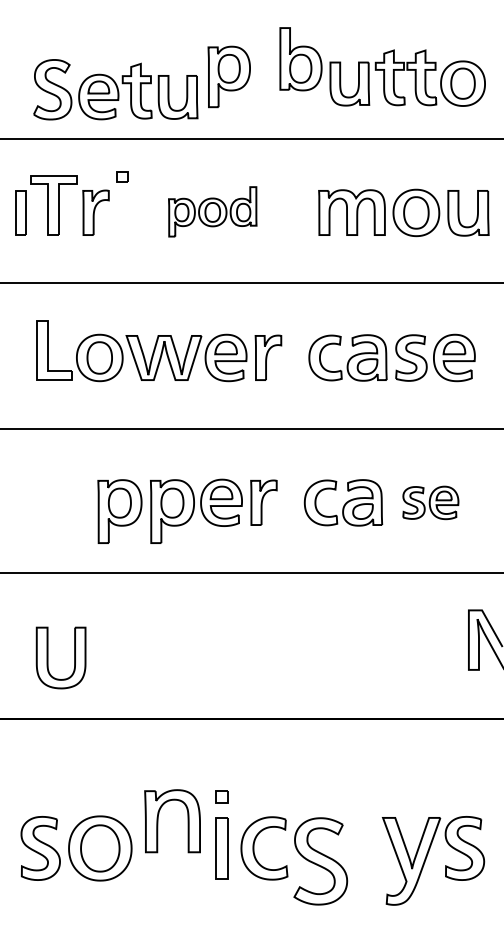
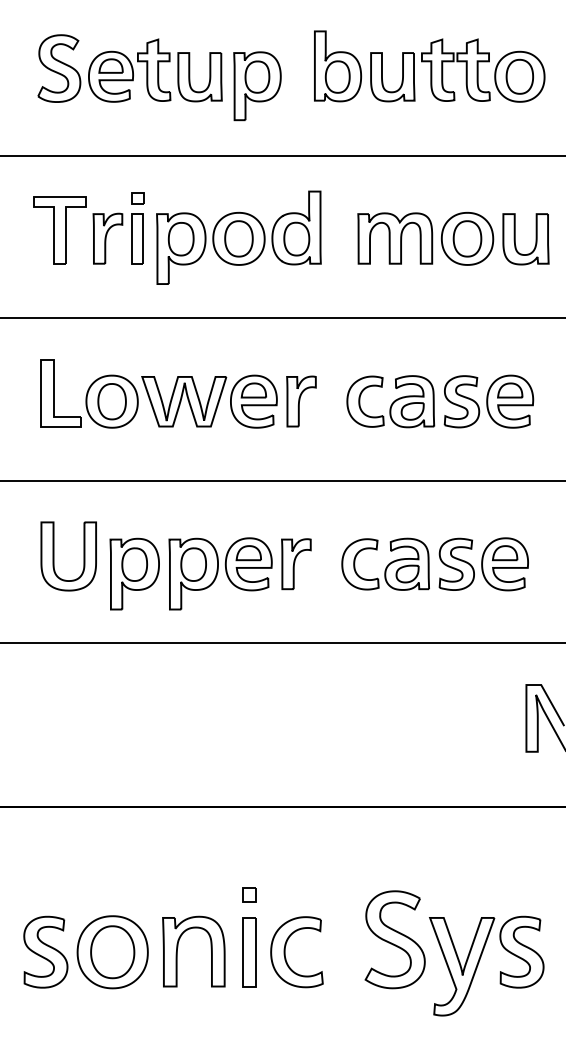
part: (407, 70) -> (457, 62), moved
part: (115, 89) -> (129, 68), moved
part: (212, 211) -> (238, 237), size x1.67
part: (20, 212) -> (137, 238), moved
part: (430, 503) -> (483, 564), size x1.43
part: (48, 658) -> (54, 556), moved
part: (158, 817) -> (178, 947), moved
part: (320, 861) -> (394, 939), moved

